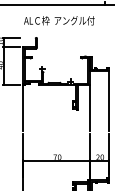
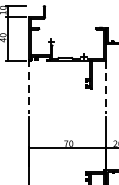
line: (23, 107) -> (29, 86), solid -> dashed
line: (89, 108) -> (105, 87), solid -> dashed

